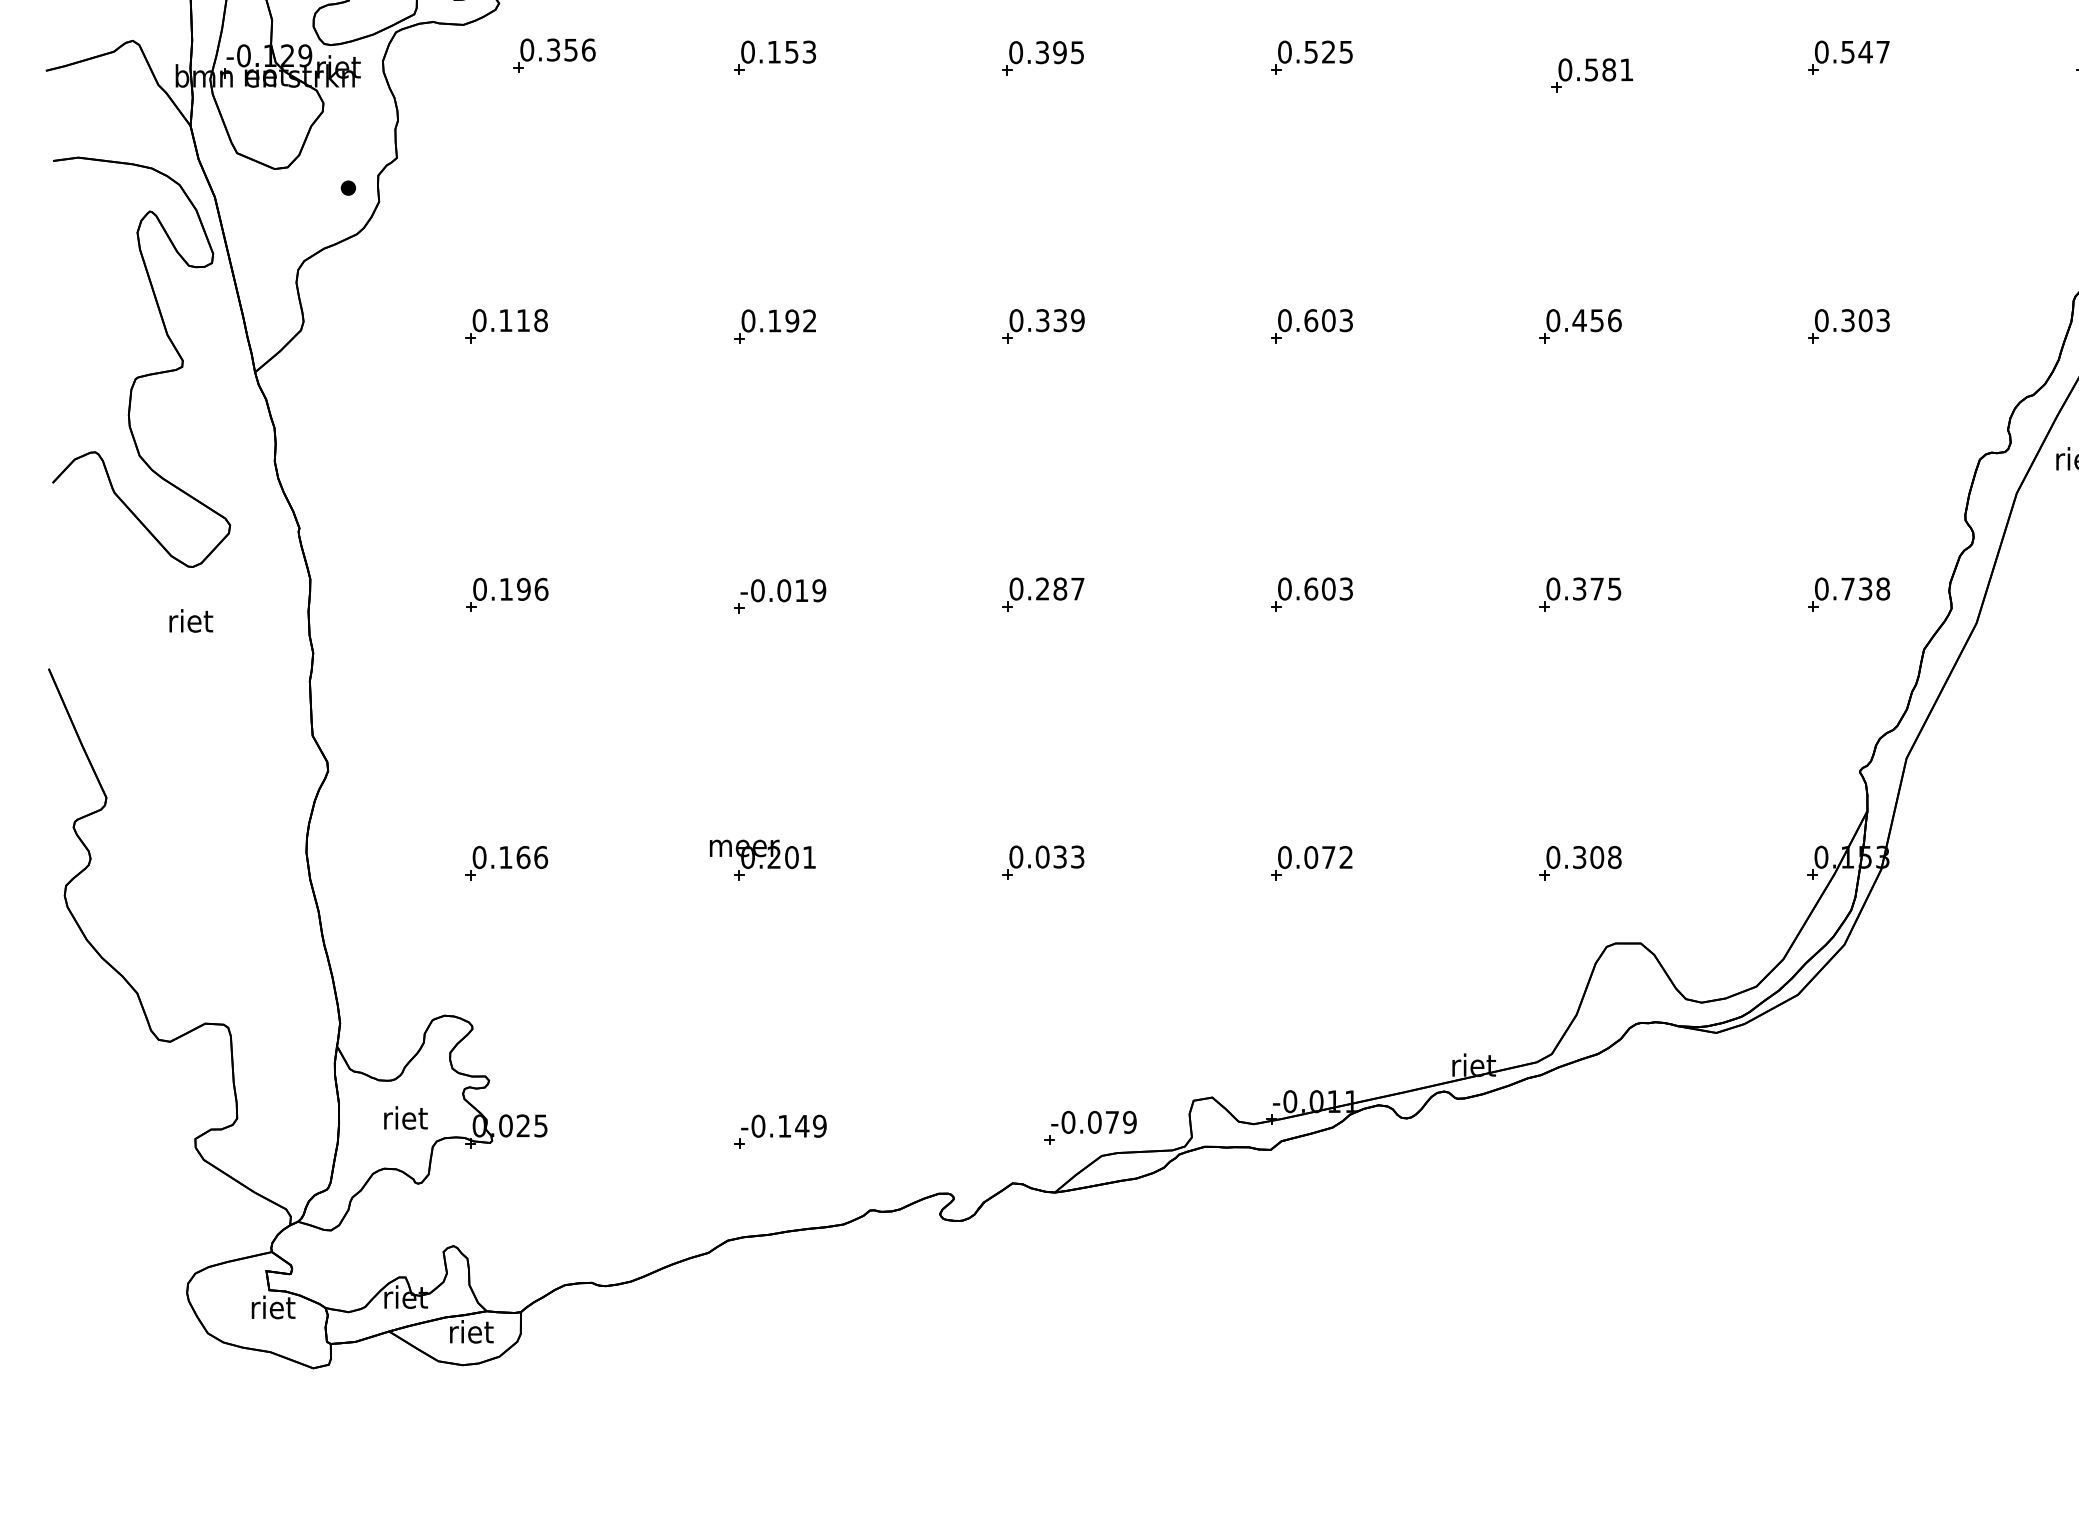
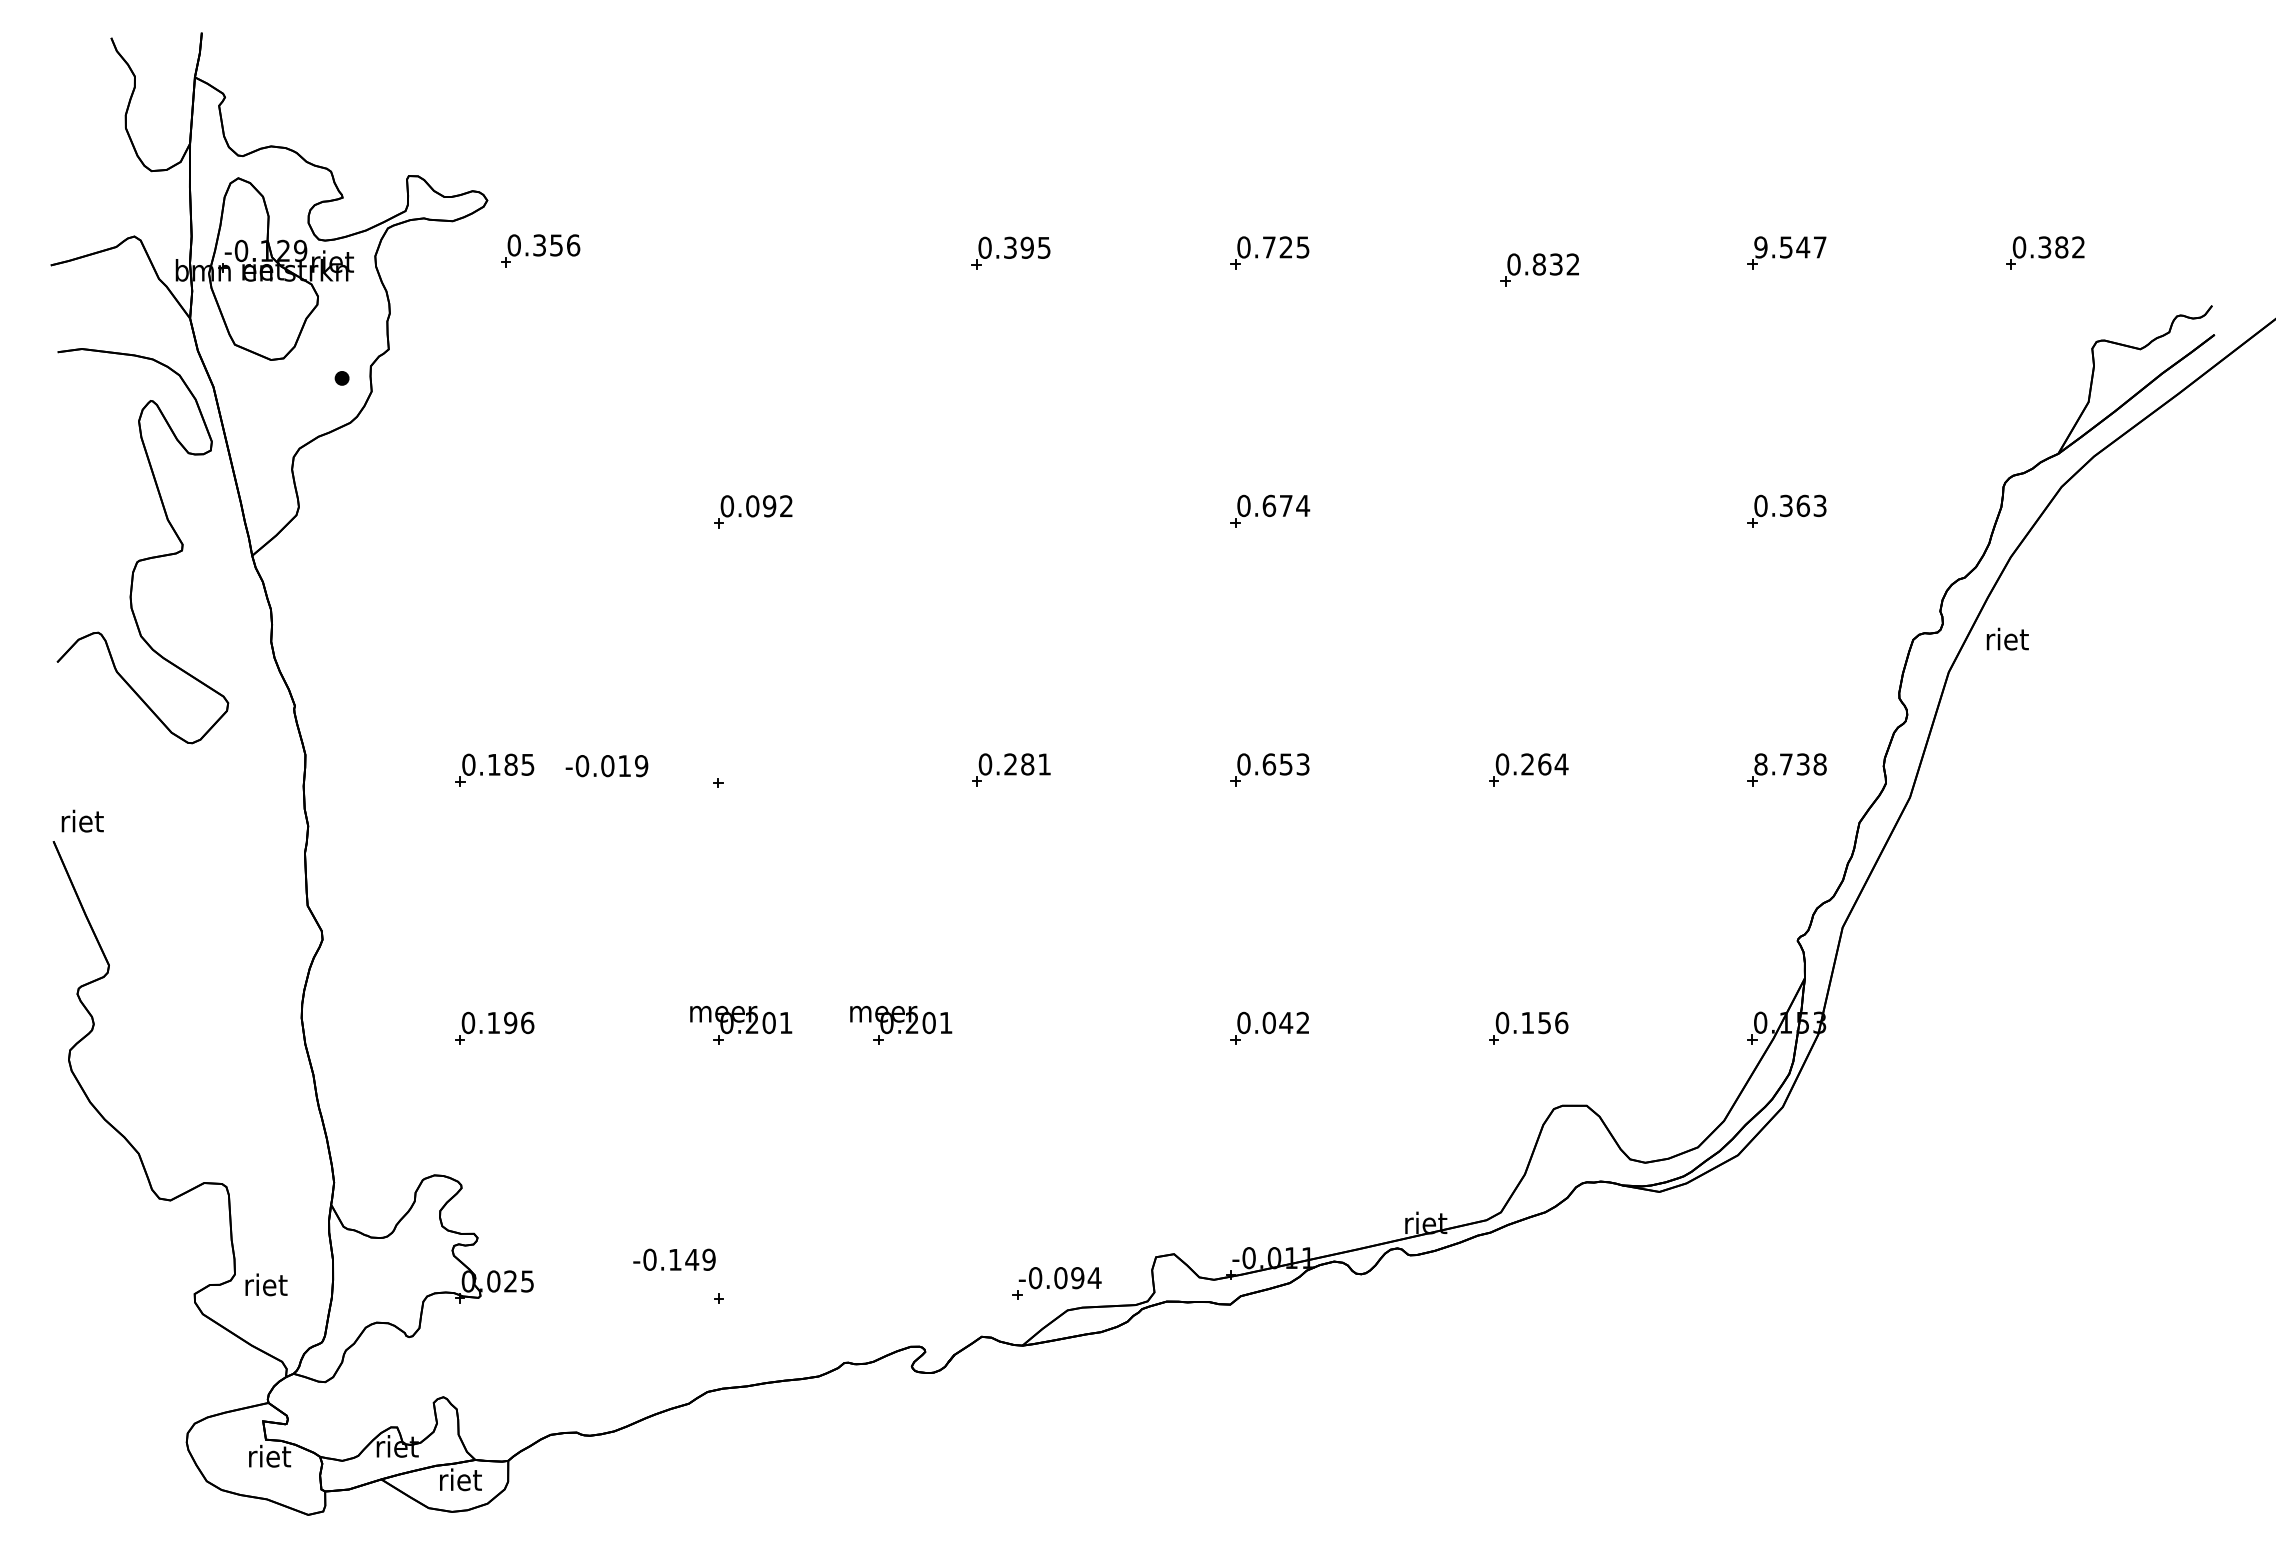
text: (1311, 52) -> (1269, 247), 0.525 -> 0.725
text: (1821, 52) -> (1760, 247), 0.547 -> 9.547
part: (774, 57) -> (752, 252), removed
text: (1608, 69) -> (1555, 264), 0.581 -> 0.832
text: (1337, 320) -> (1294, 505), 0.603 -> 0.674
text: (1864, 320) -> (1802, 505), 0.303 -> 0.363
text: (774, 321) -> (752, 506), 0.192 -> 0.092
part: (506, 325) -> (494, 510), removed
part: (1043, 325) -> (1011, 510), removed
part: (1580, 325) -> (1528, 510), removed
text: (532, 589) -> (519, 764), 0.196 -> 0.185
text: (1077, 589) -> (1044, 764), 0.287 -> 0.281
text: (1328, 589) -> (1285, 764), 0.603 -> 0.653
text: (1596, 589) -> (1544, 764), 0.375 -> 0.264
text: (1821, 589) -> (1760, 764), 0.738 -> 8.738
text: (782, 591) -> (606, 766), moved
text: (190, 620) -> (82, 820), moved
text: (523, 856) -> (510, 1022), 0.166 -> 0.196
text: (1329, 856) -> (1286, 1022), 0.072 -> 0.042
text: (1596, 856) -> (1544, 1022), 0.308 -> 0.156
part: (929, 859) -> (901, 1024), added
part: (1043, 862) -> (1011, 1027), removed
text: (405, 1117) -> (266, 1284), moved
text: (1121, 1122) -> (1086, 1278), -0.079 -> -0.094
text: (783, 1125) -> (674, 1259), moved

